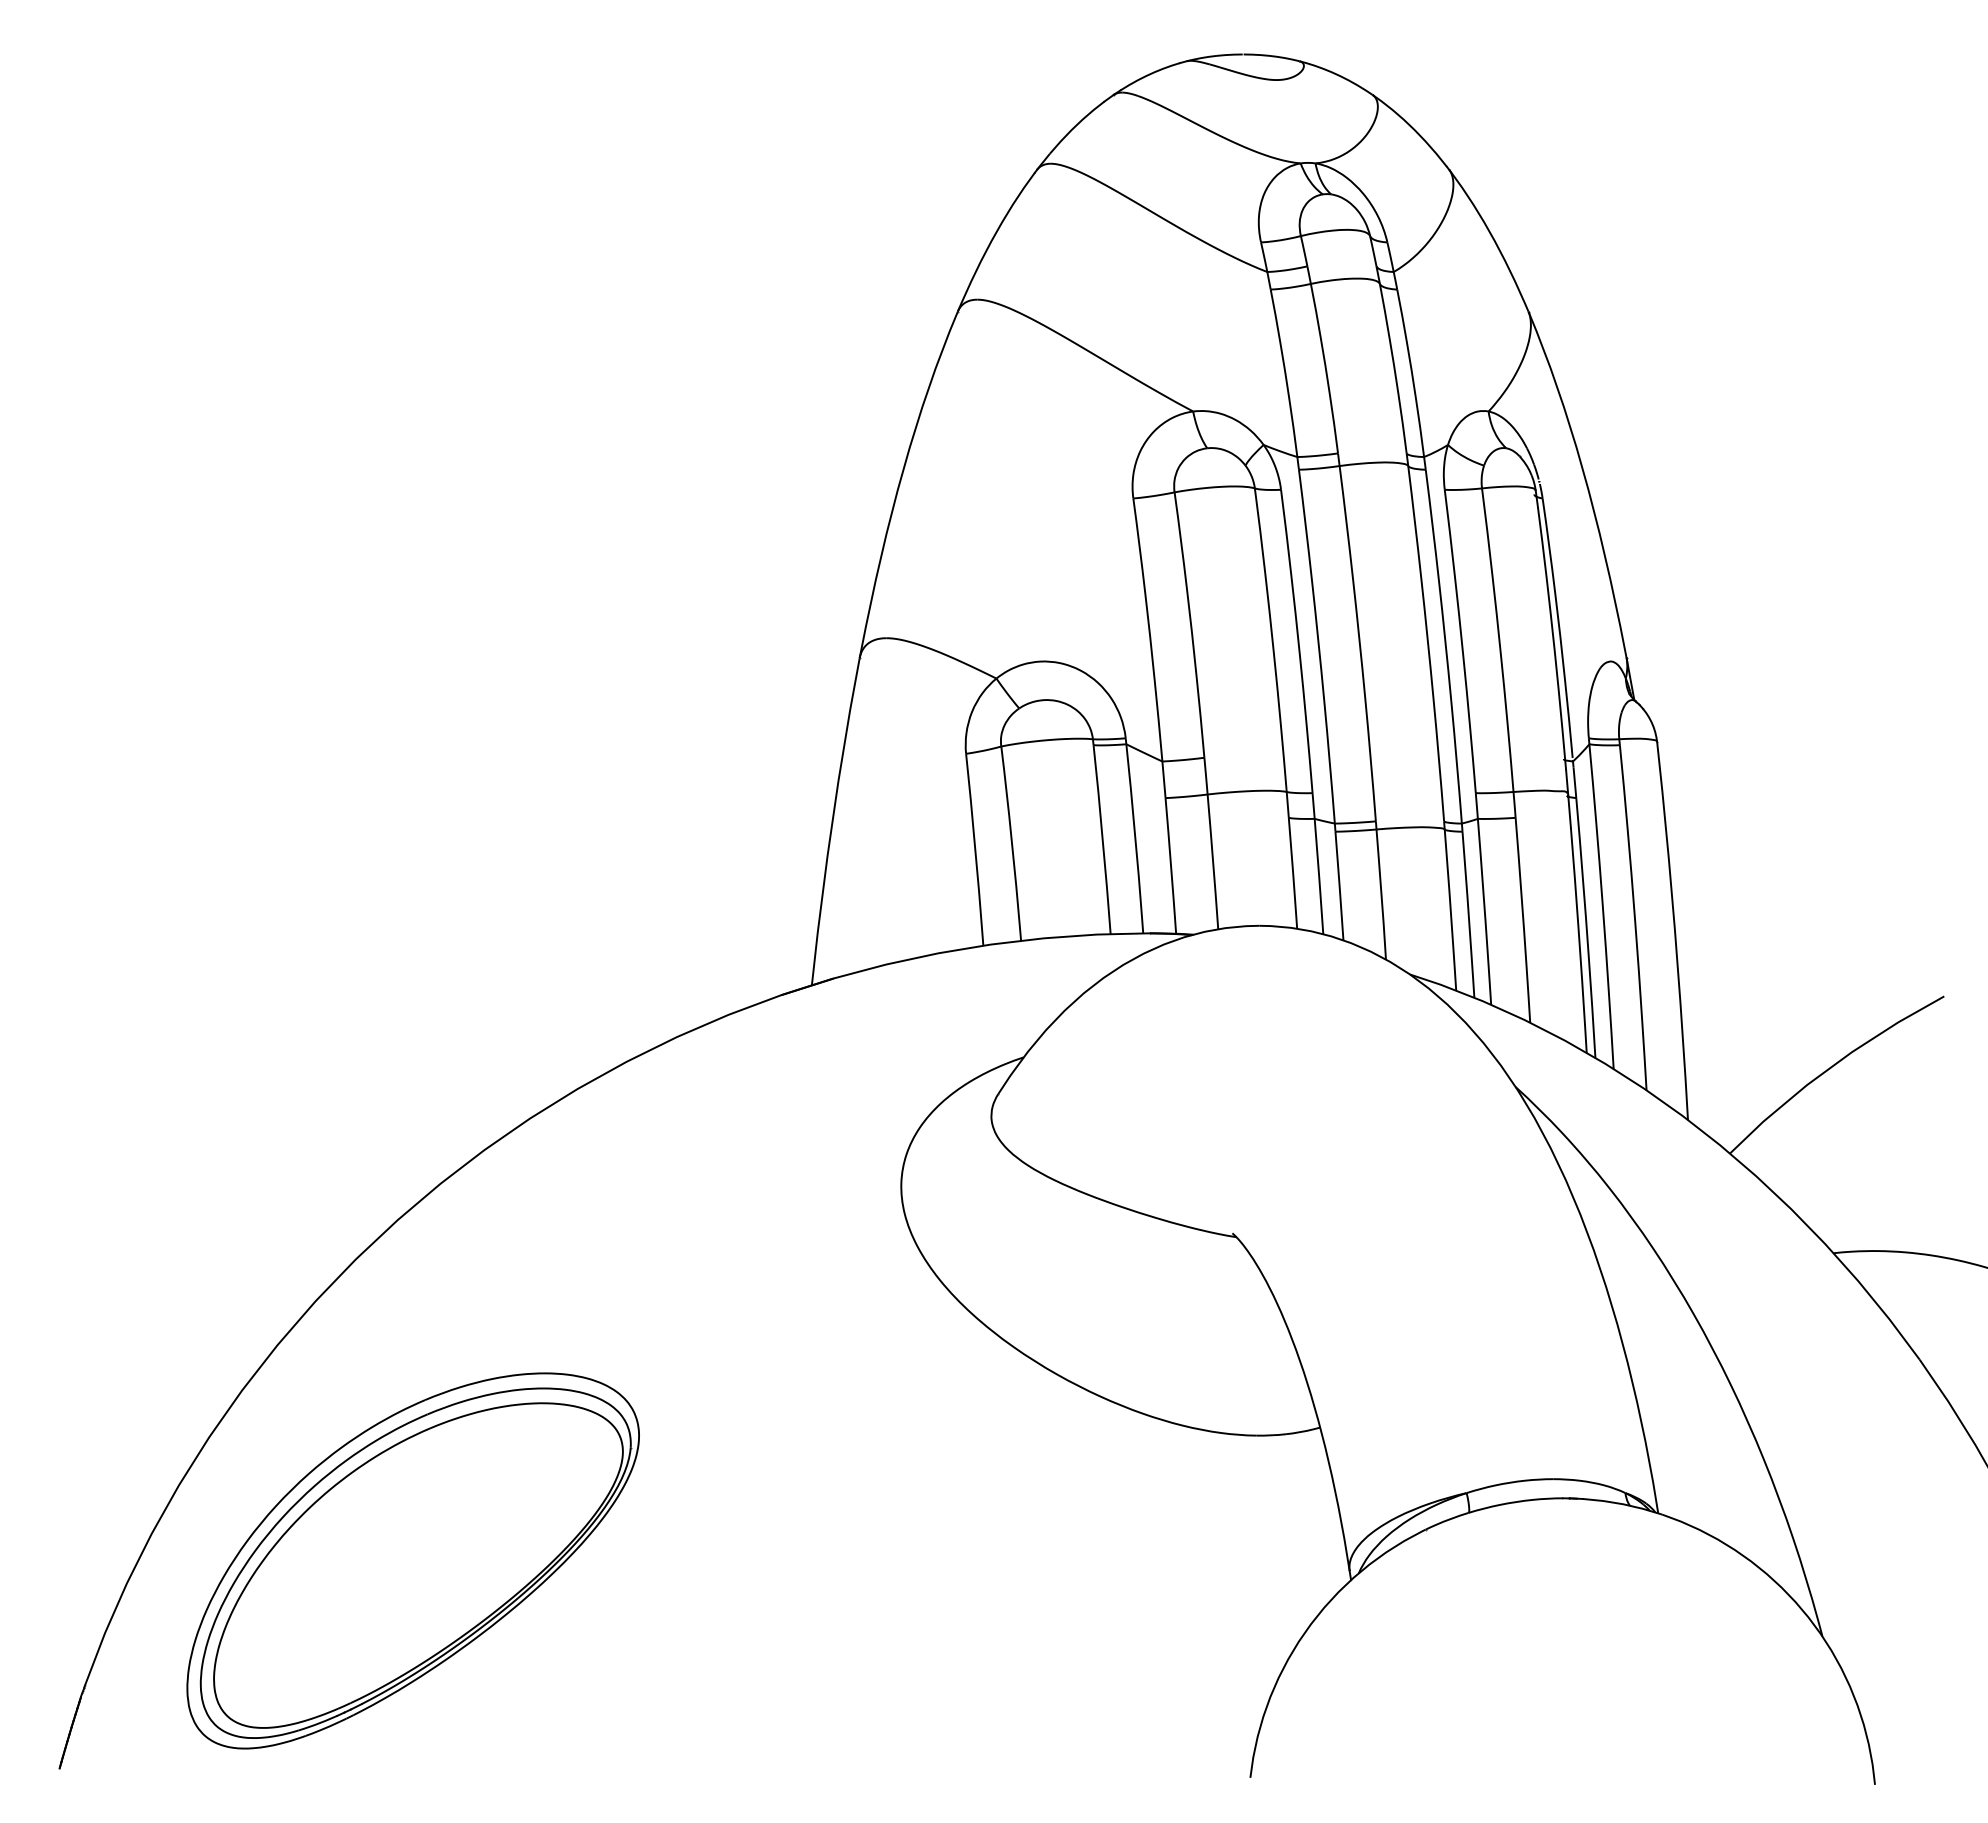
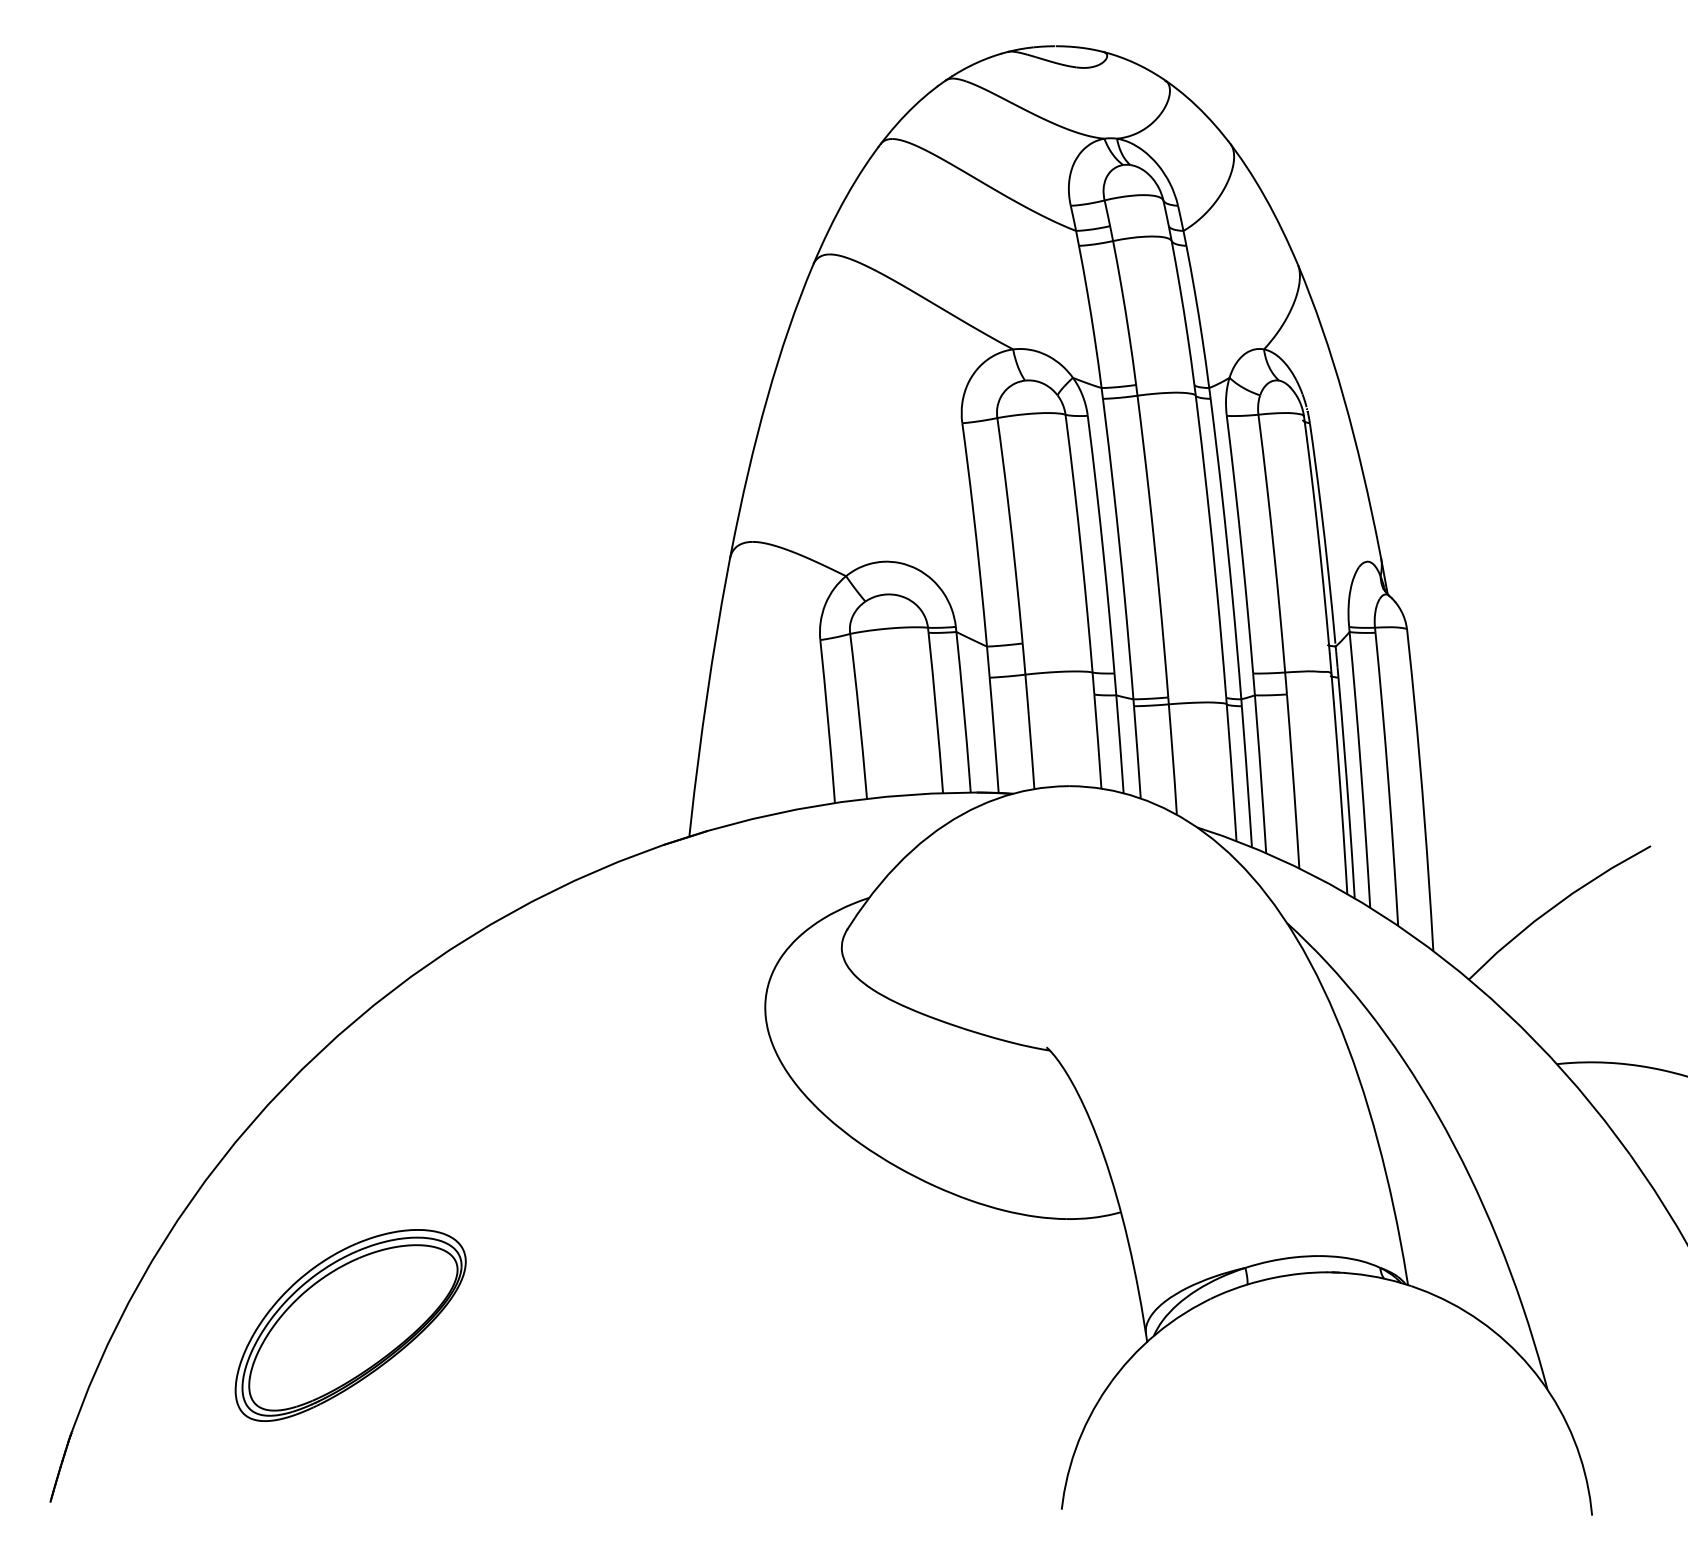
part: (412, 1560) -> (350, 1325), size x0.6

